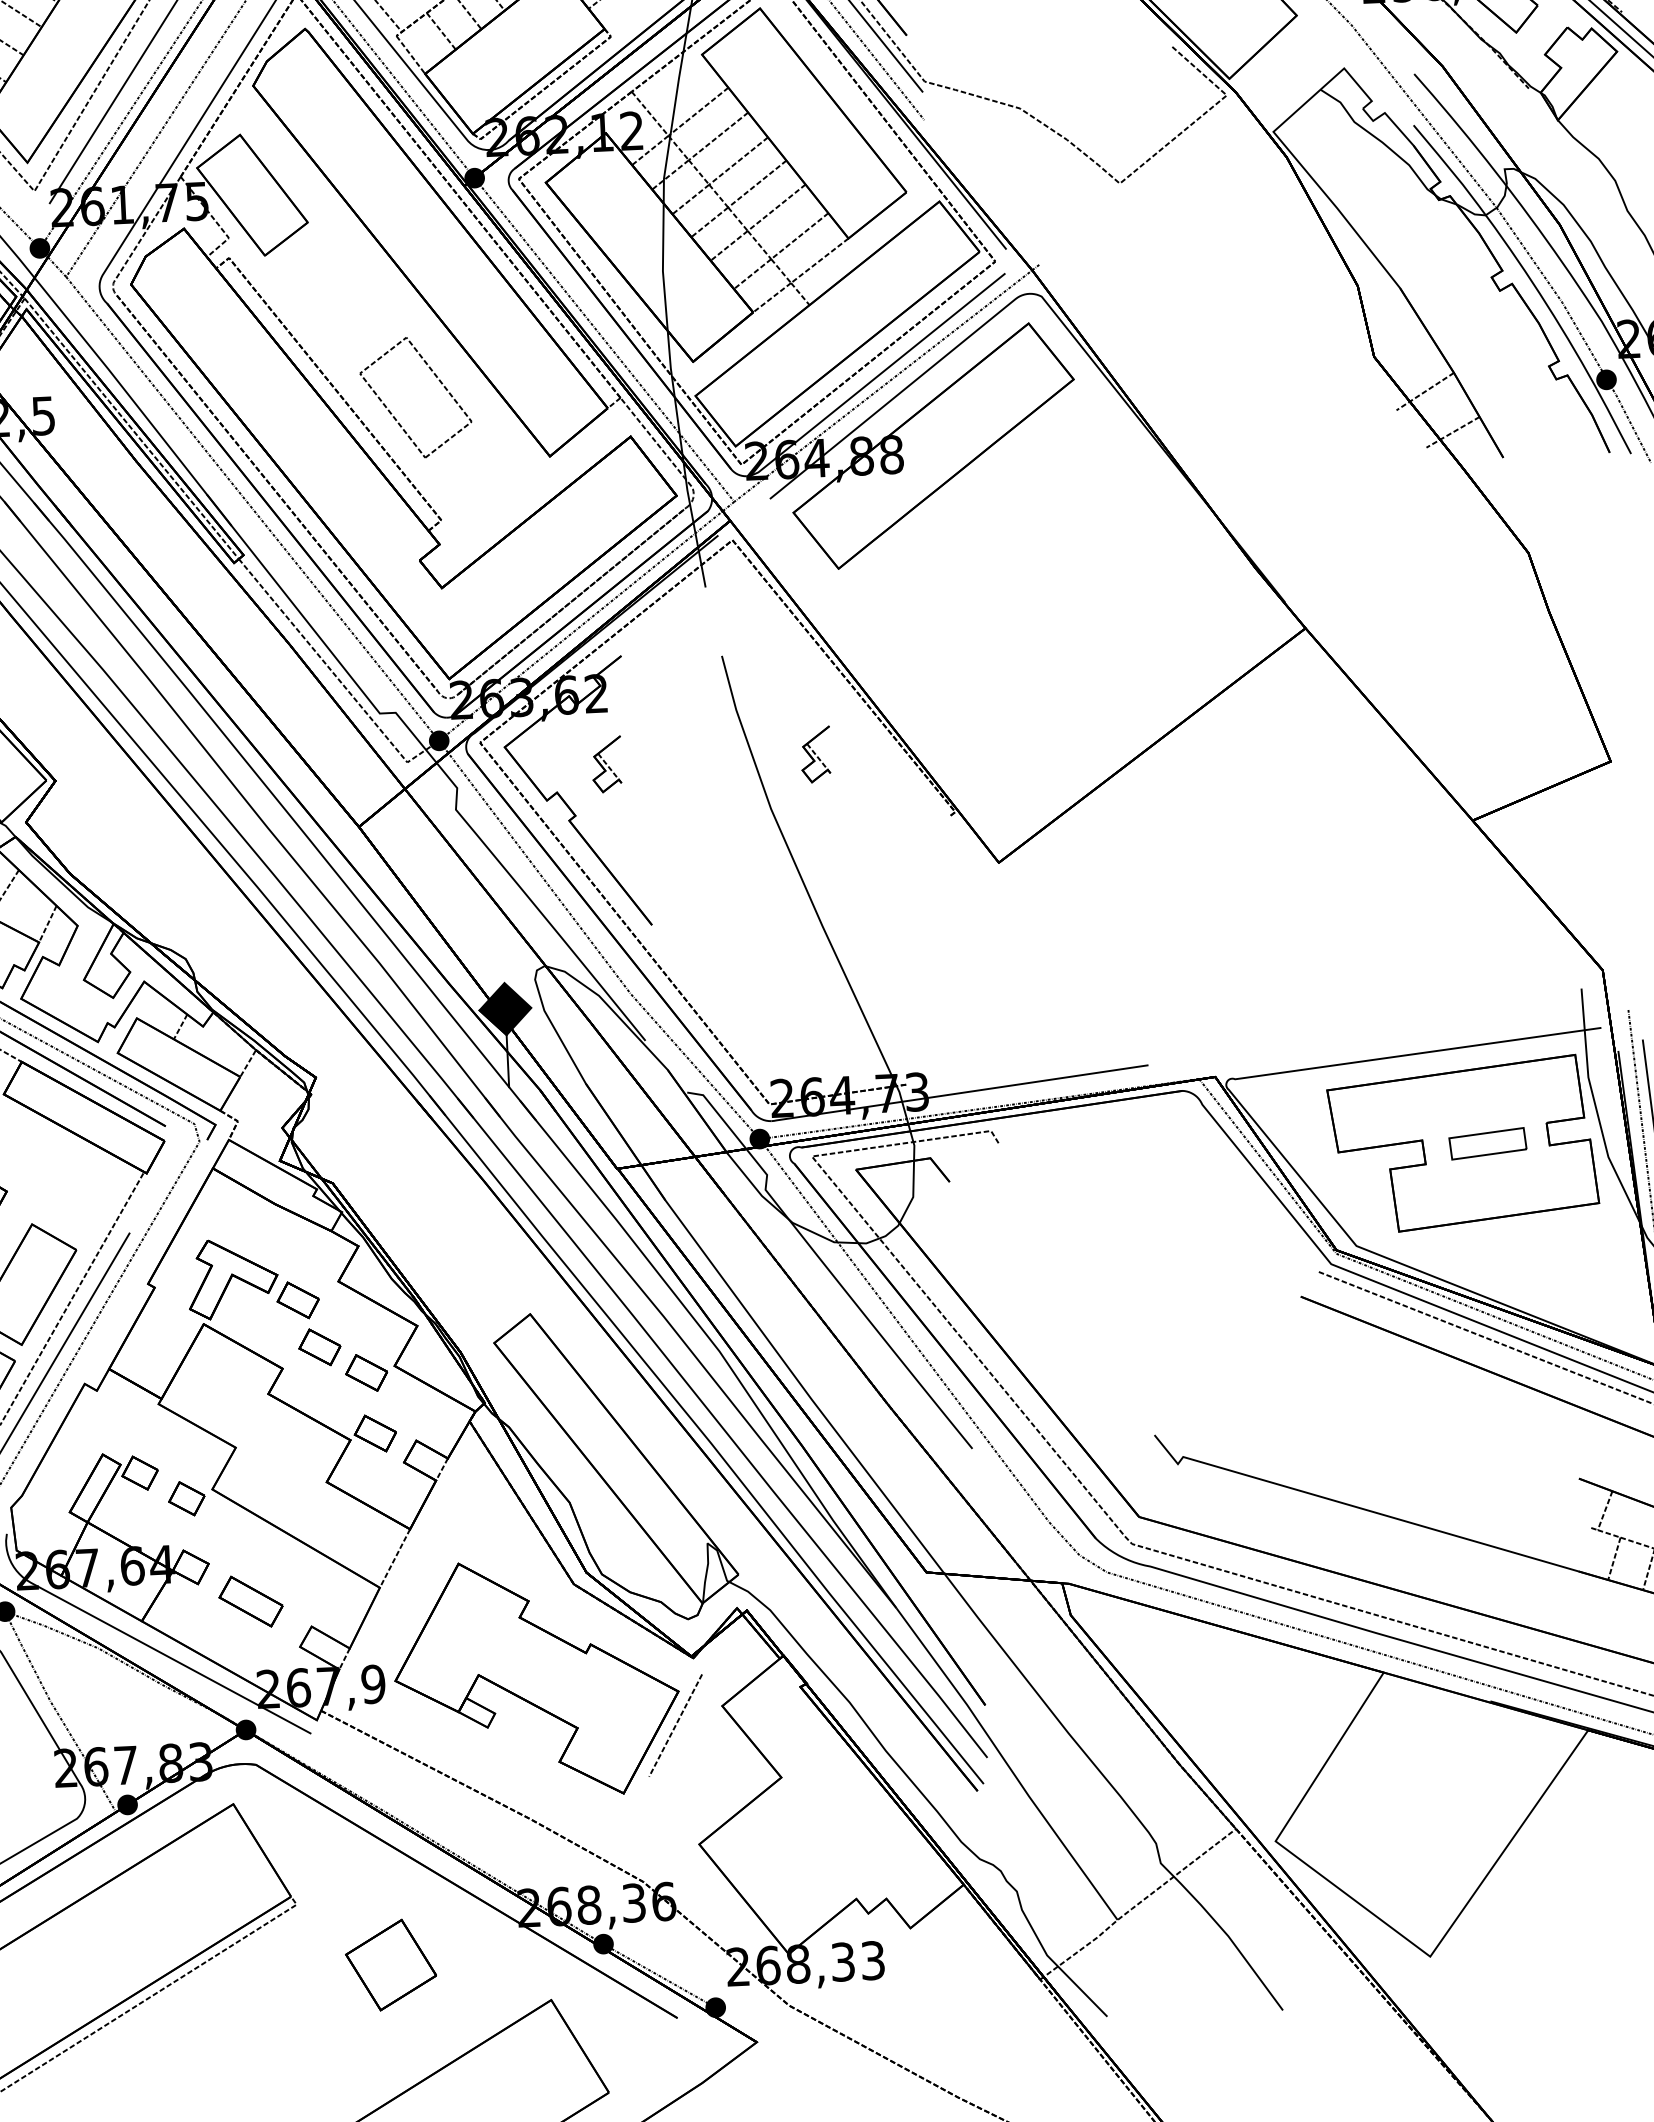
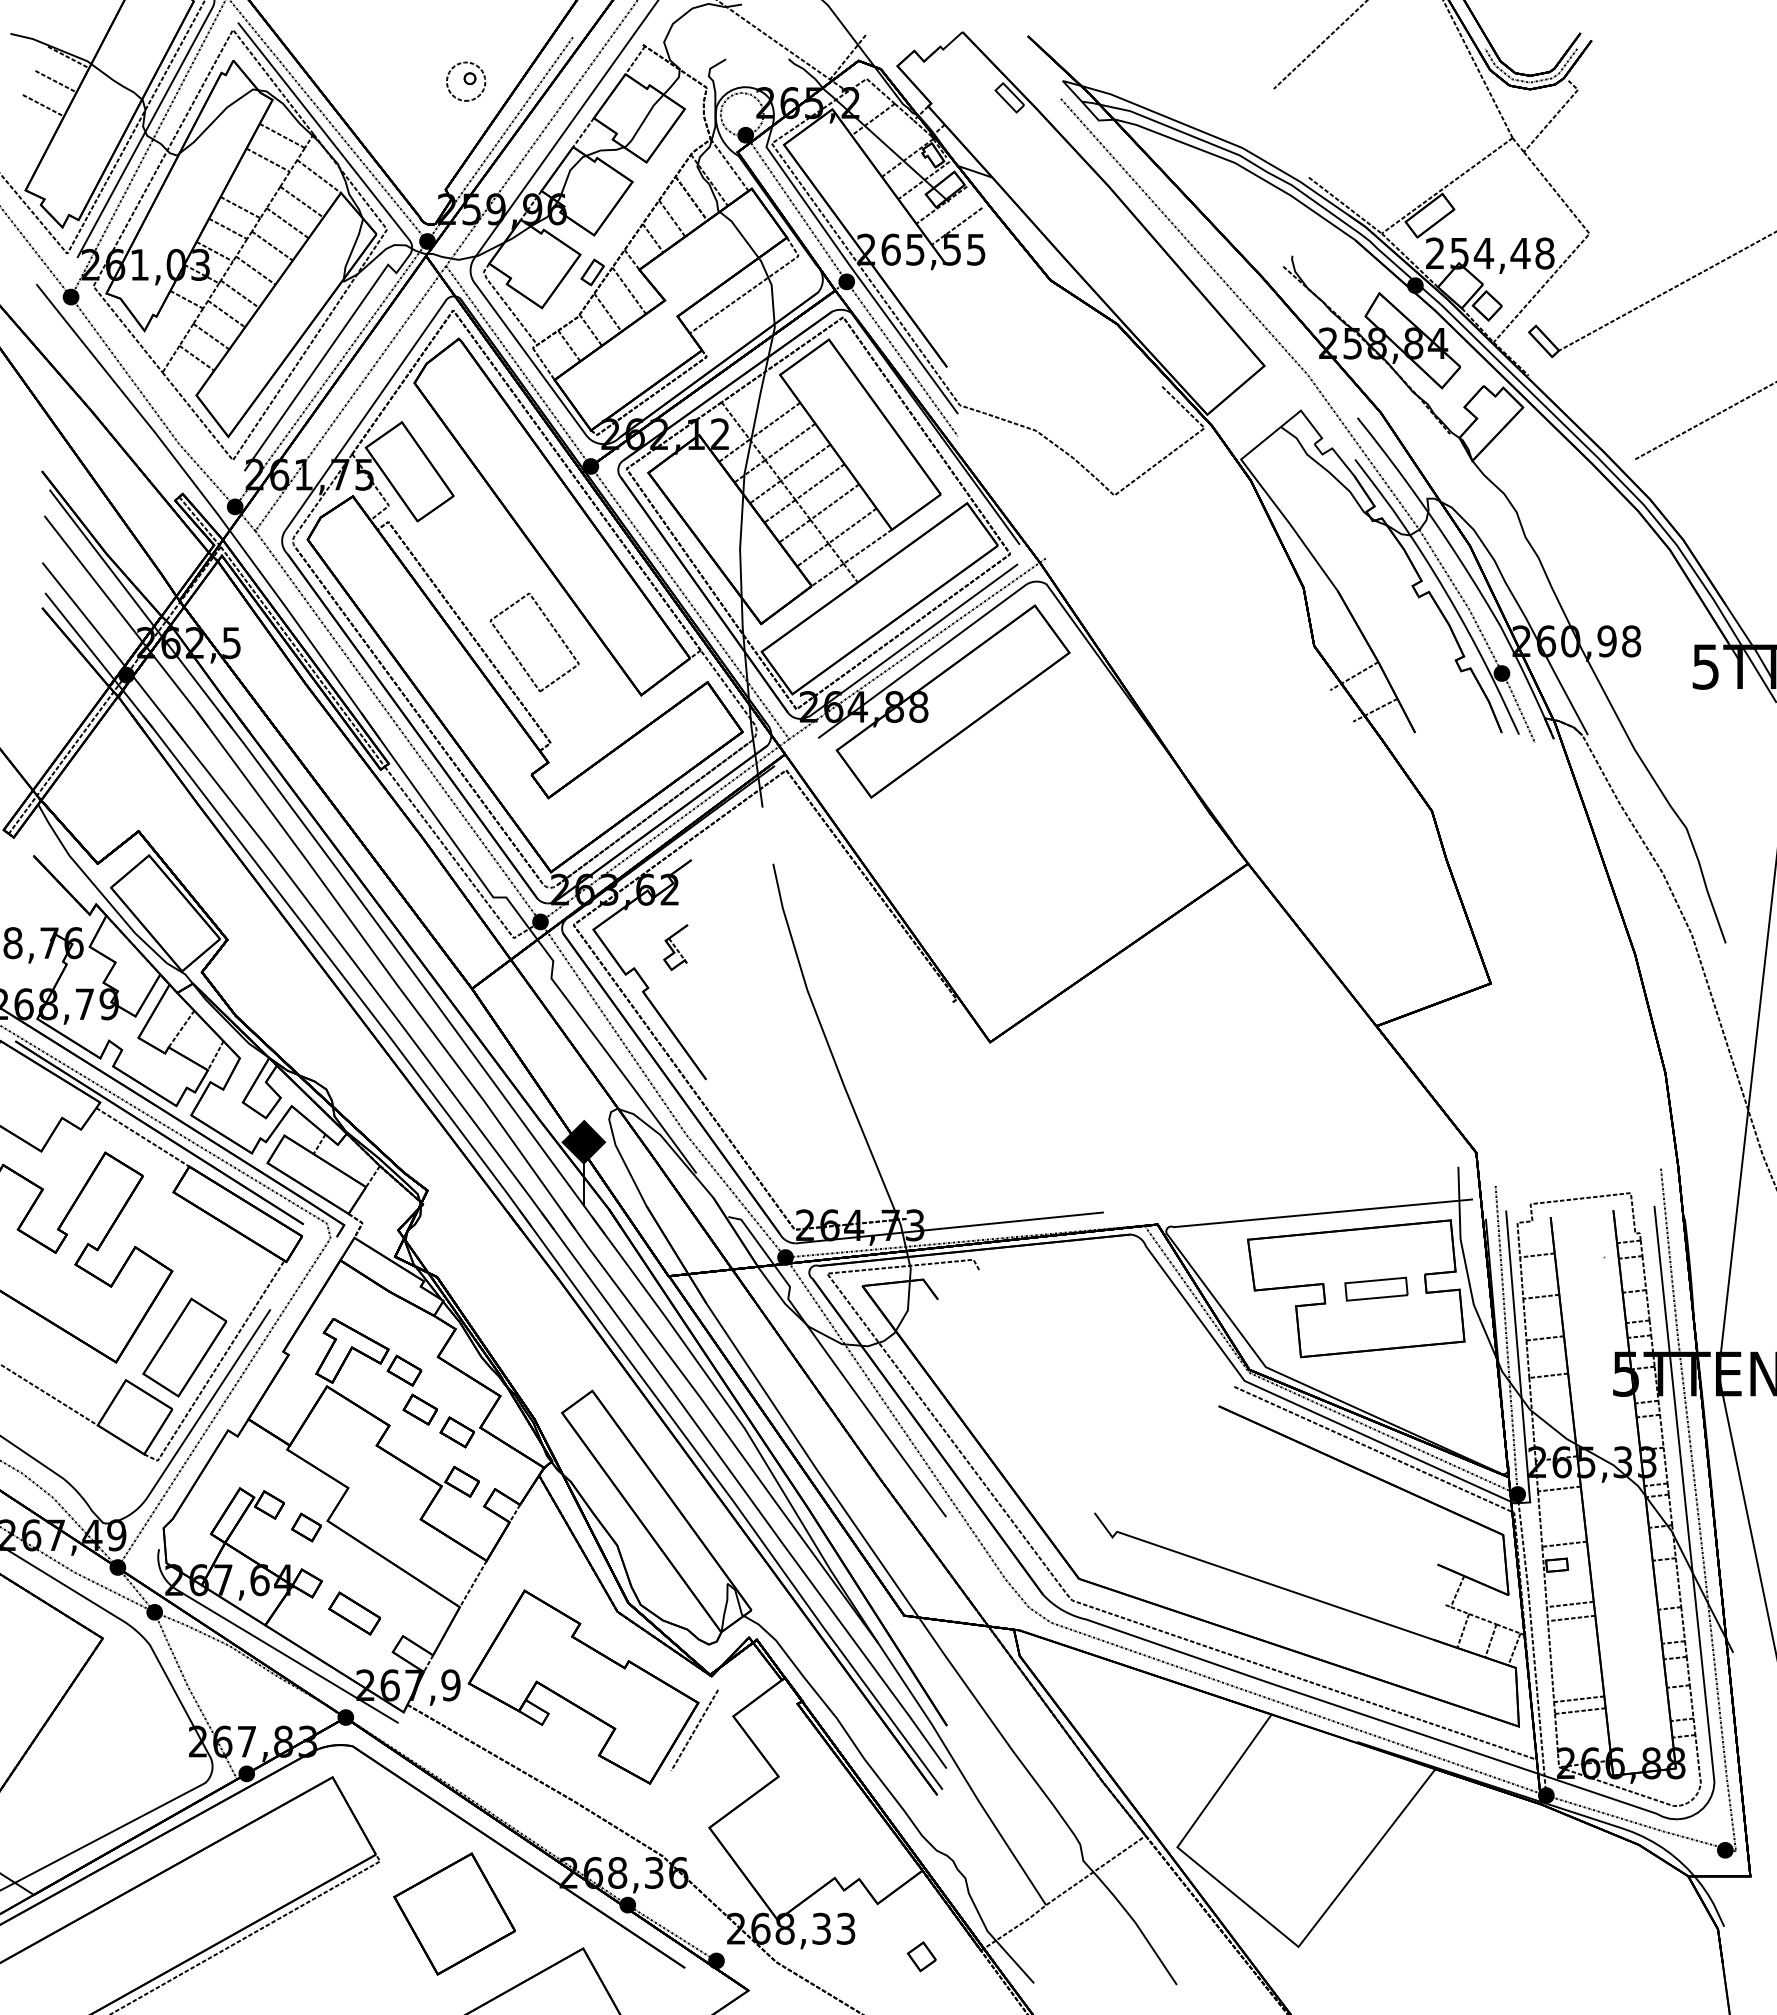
part: (815, 754) -> (845, 947), removed
part: (391, 1964) -> (454, 1913), size x1.67
part: (967, 1990) -> (921, 1956), added

